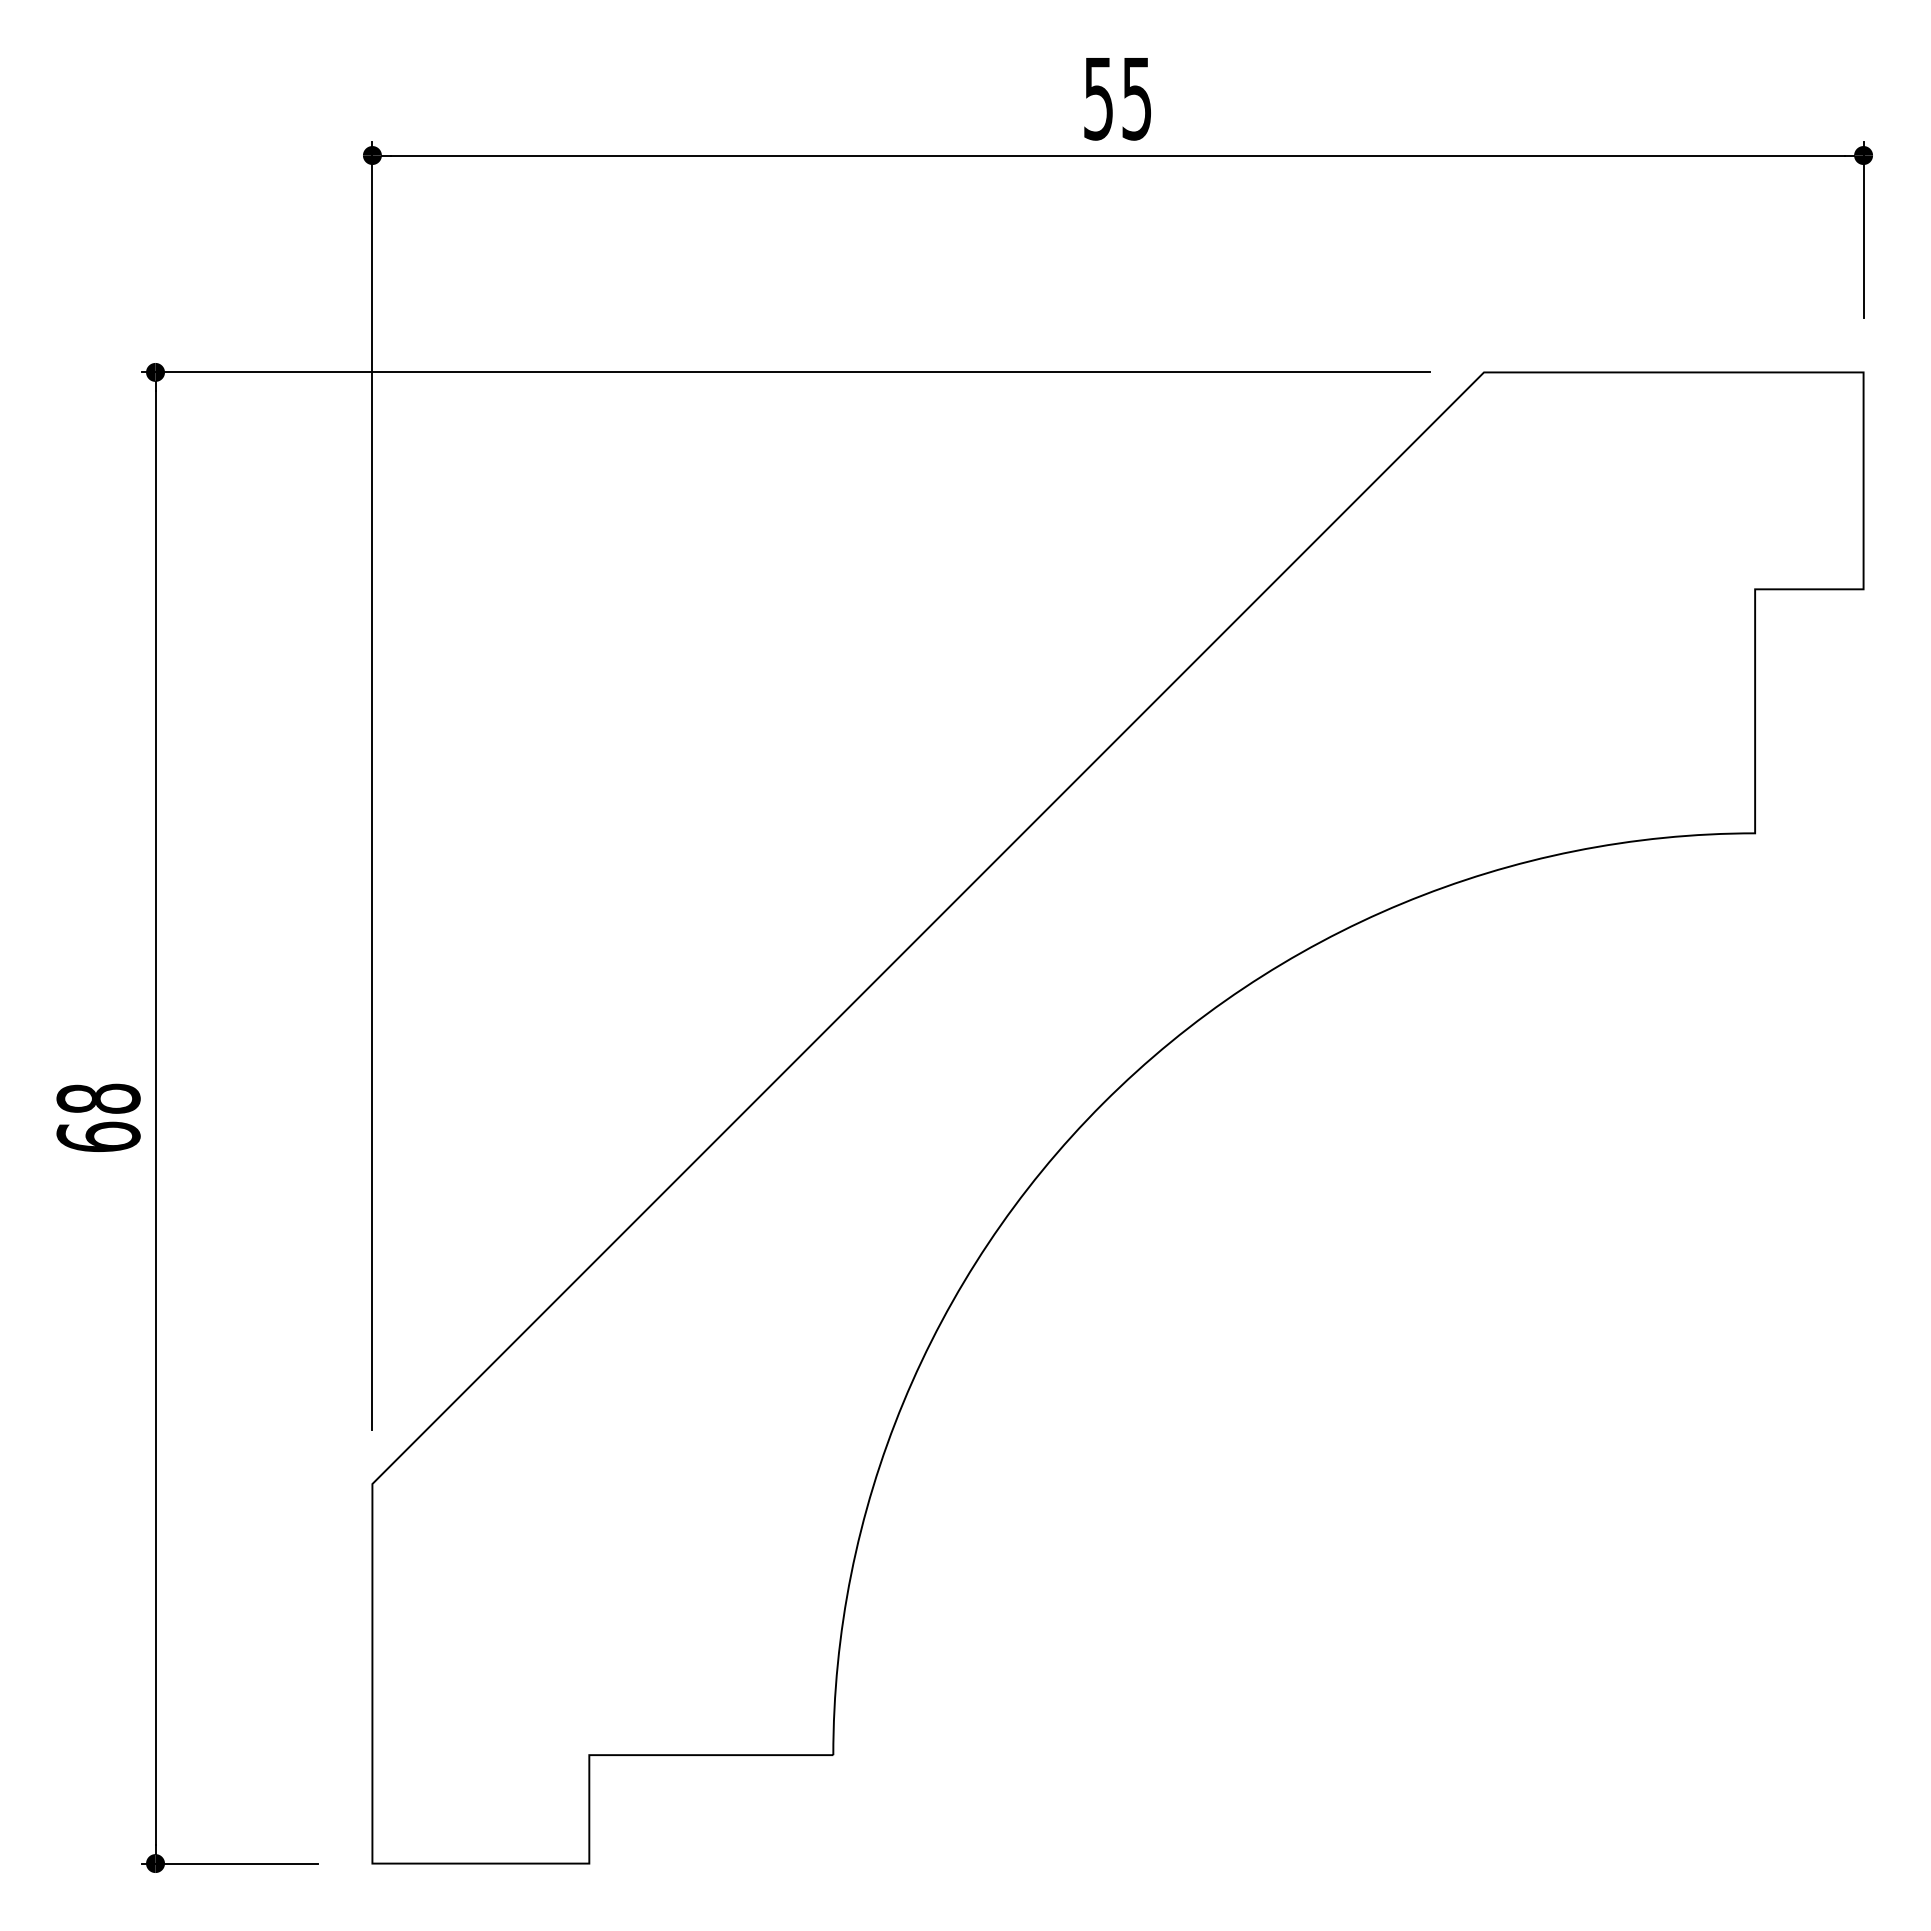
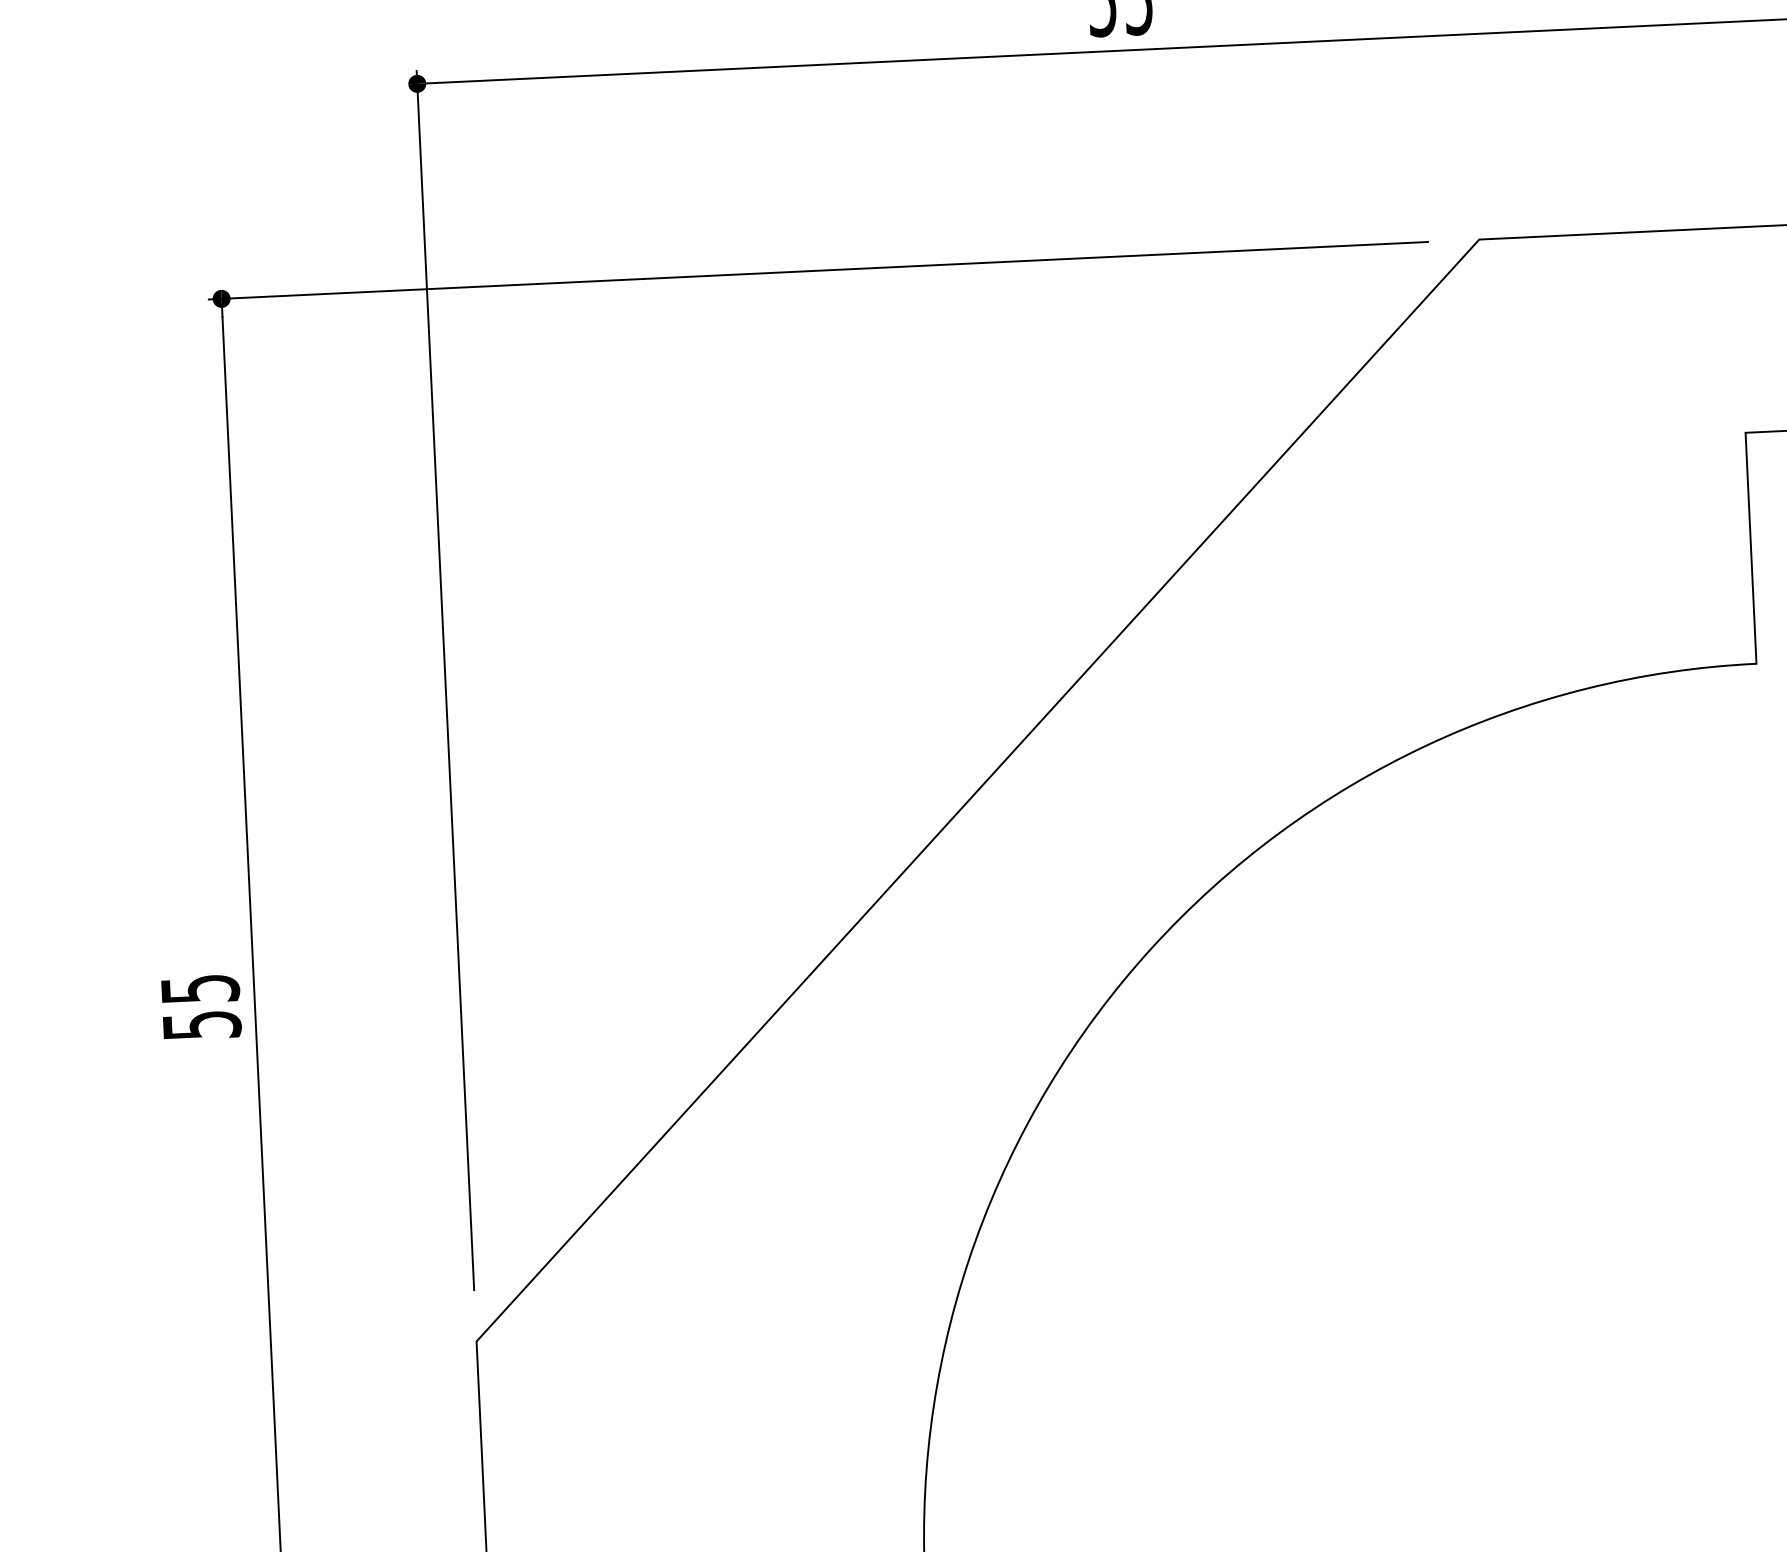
text: (98, 1117) -> (200, 1006), 68 -> 55

